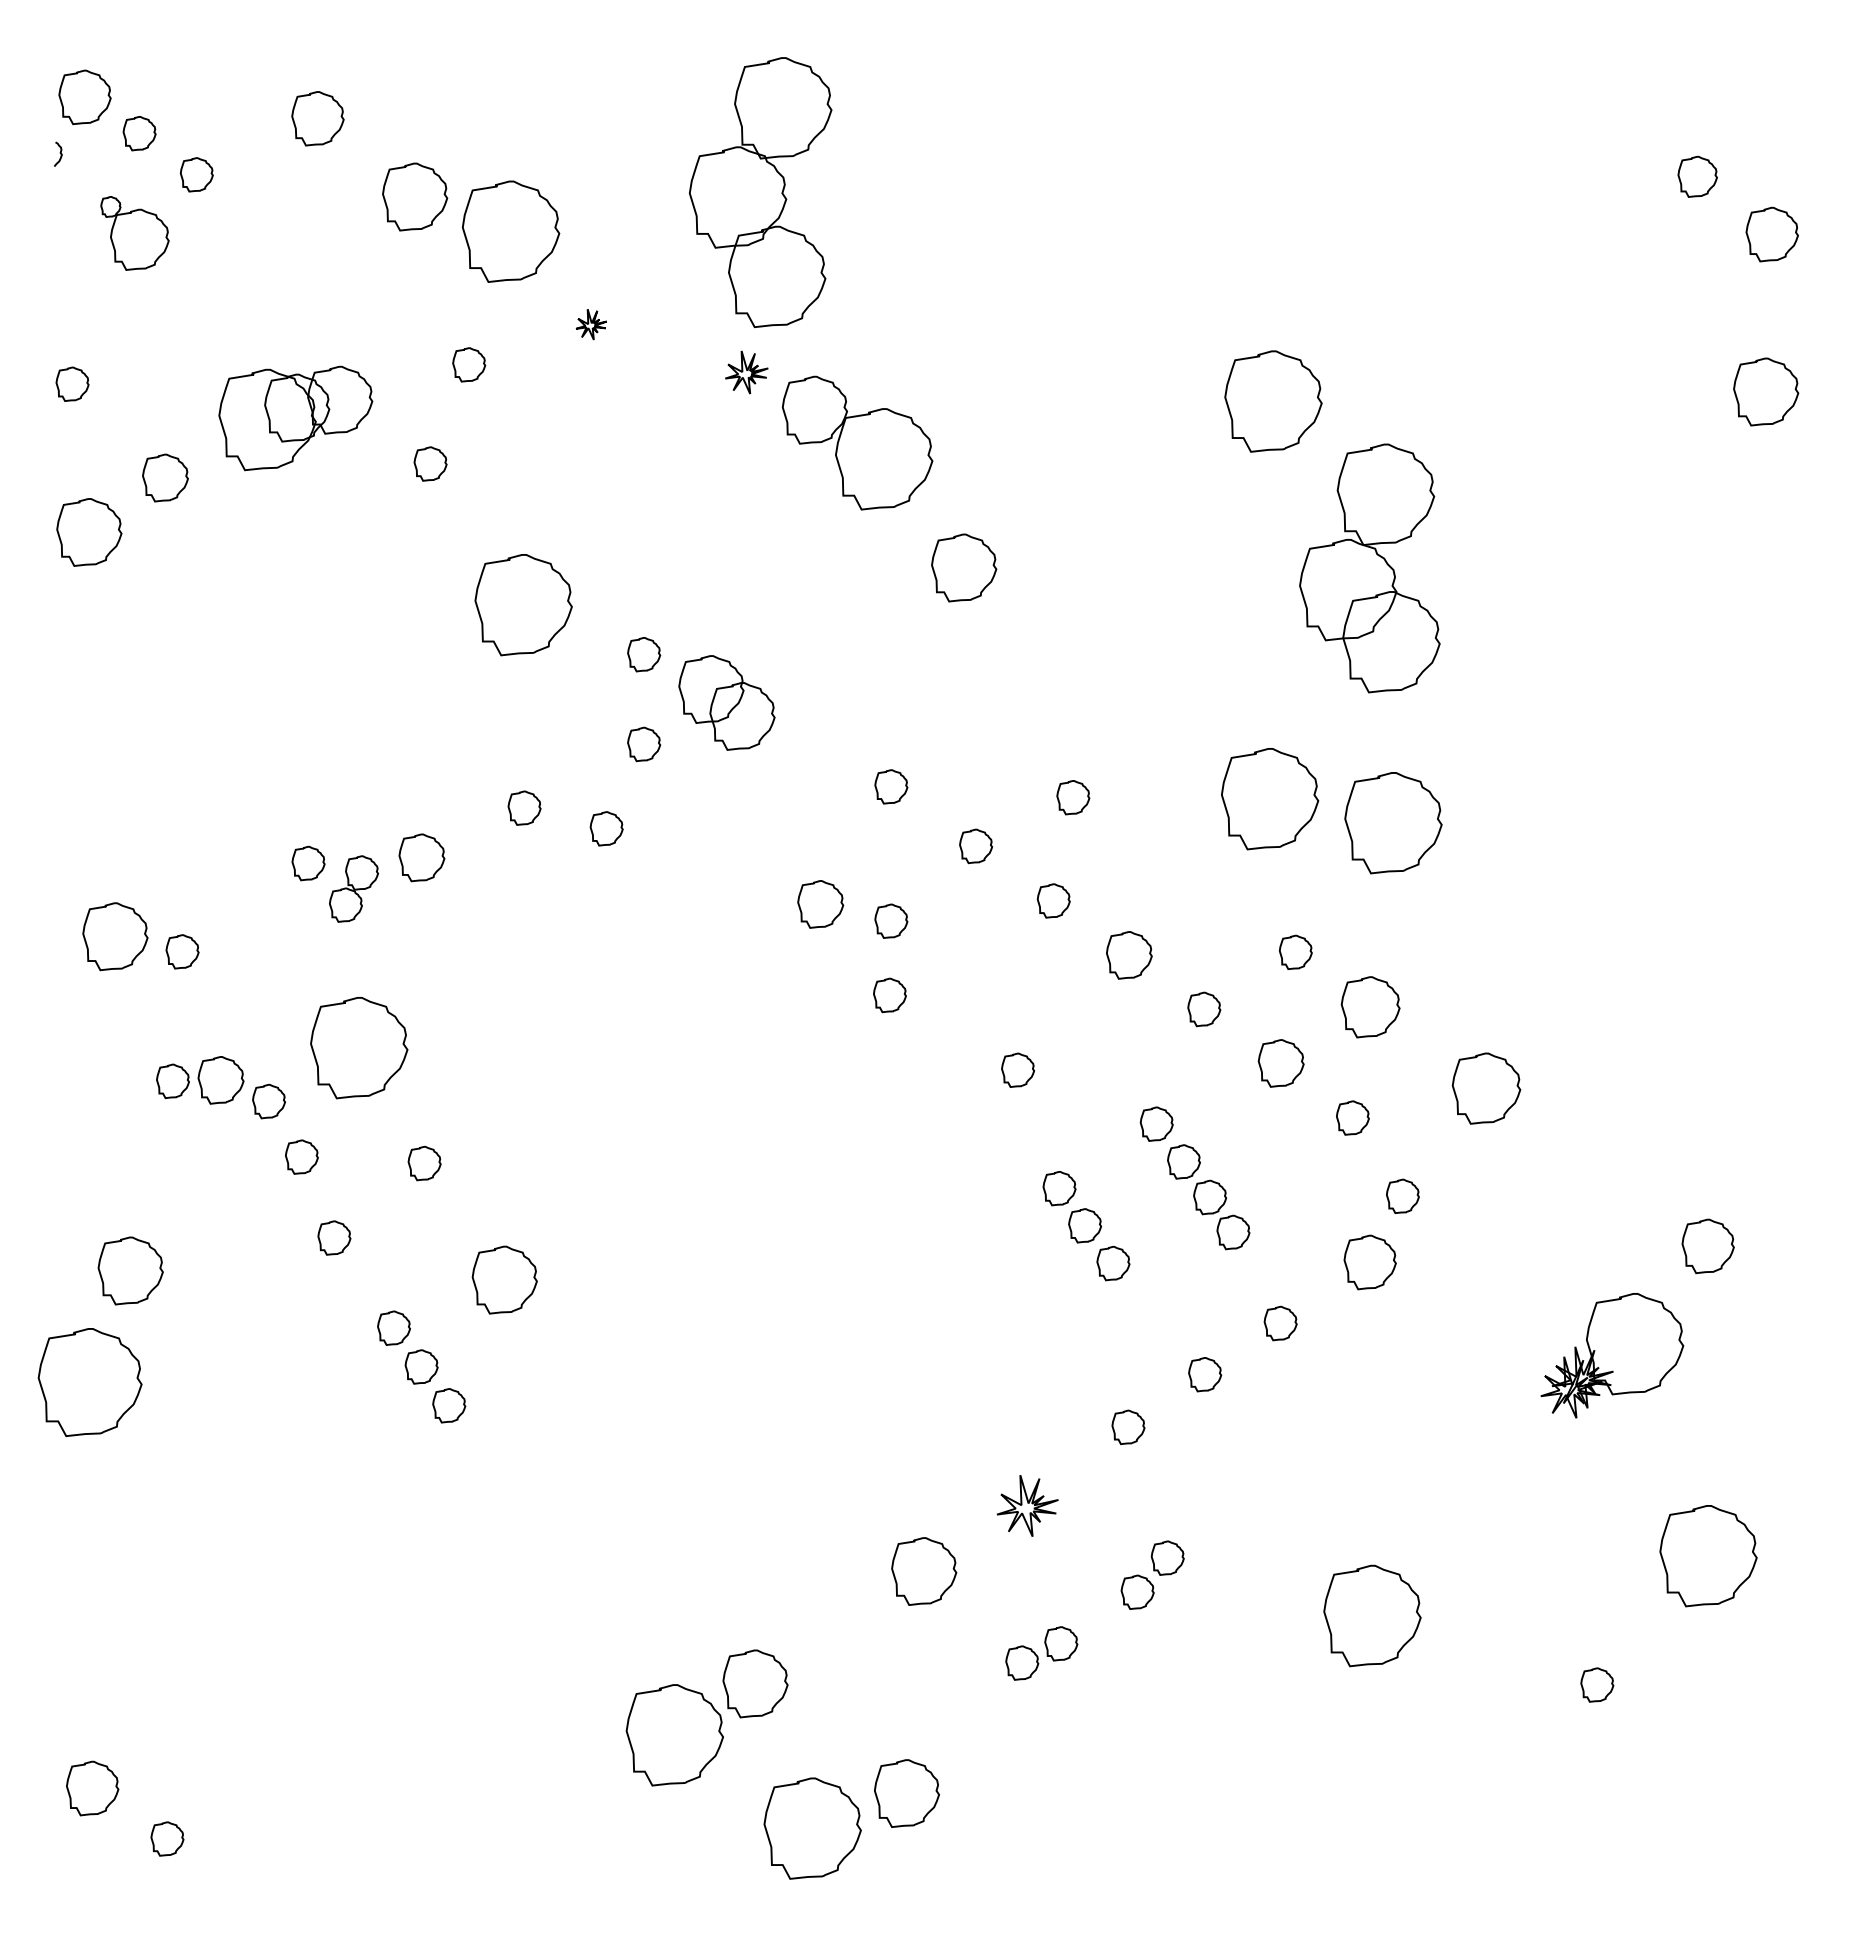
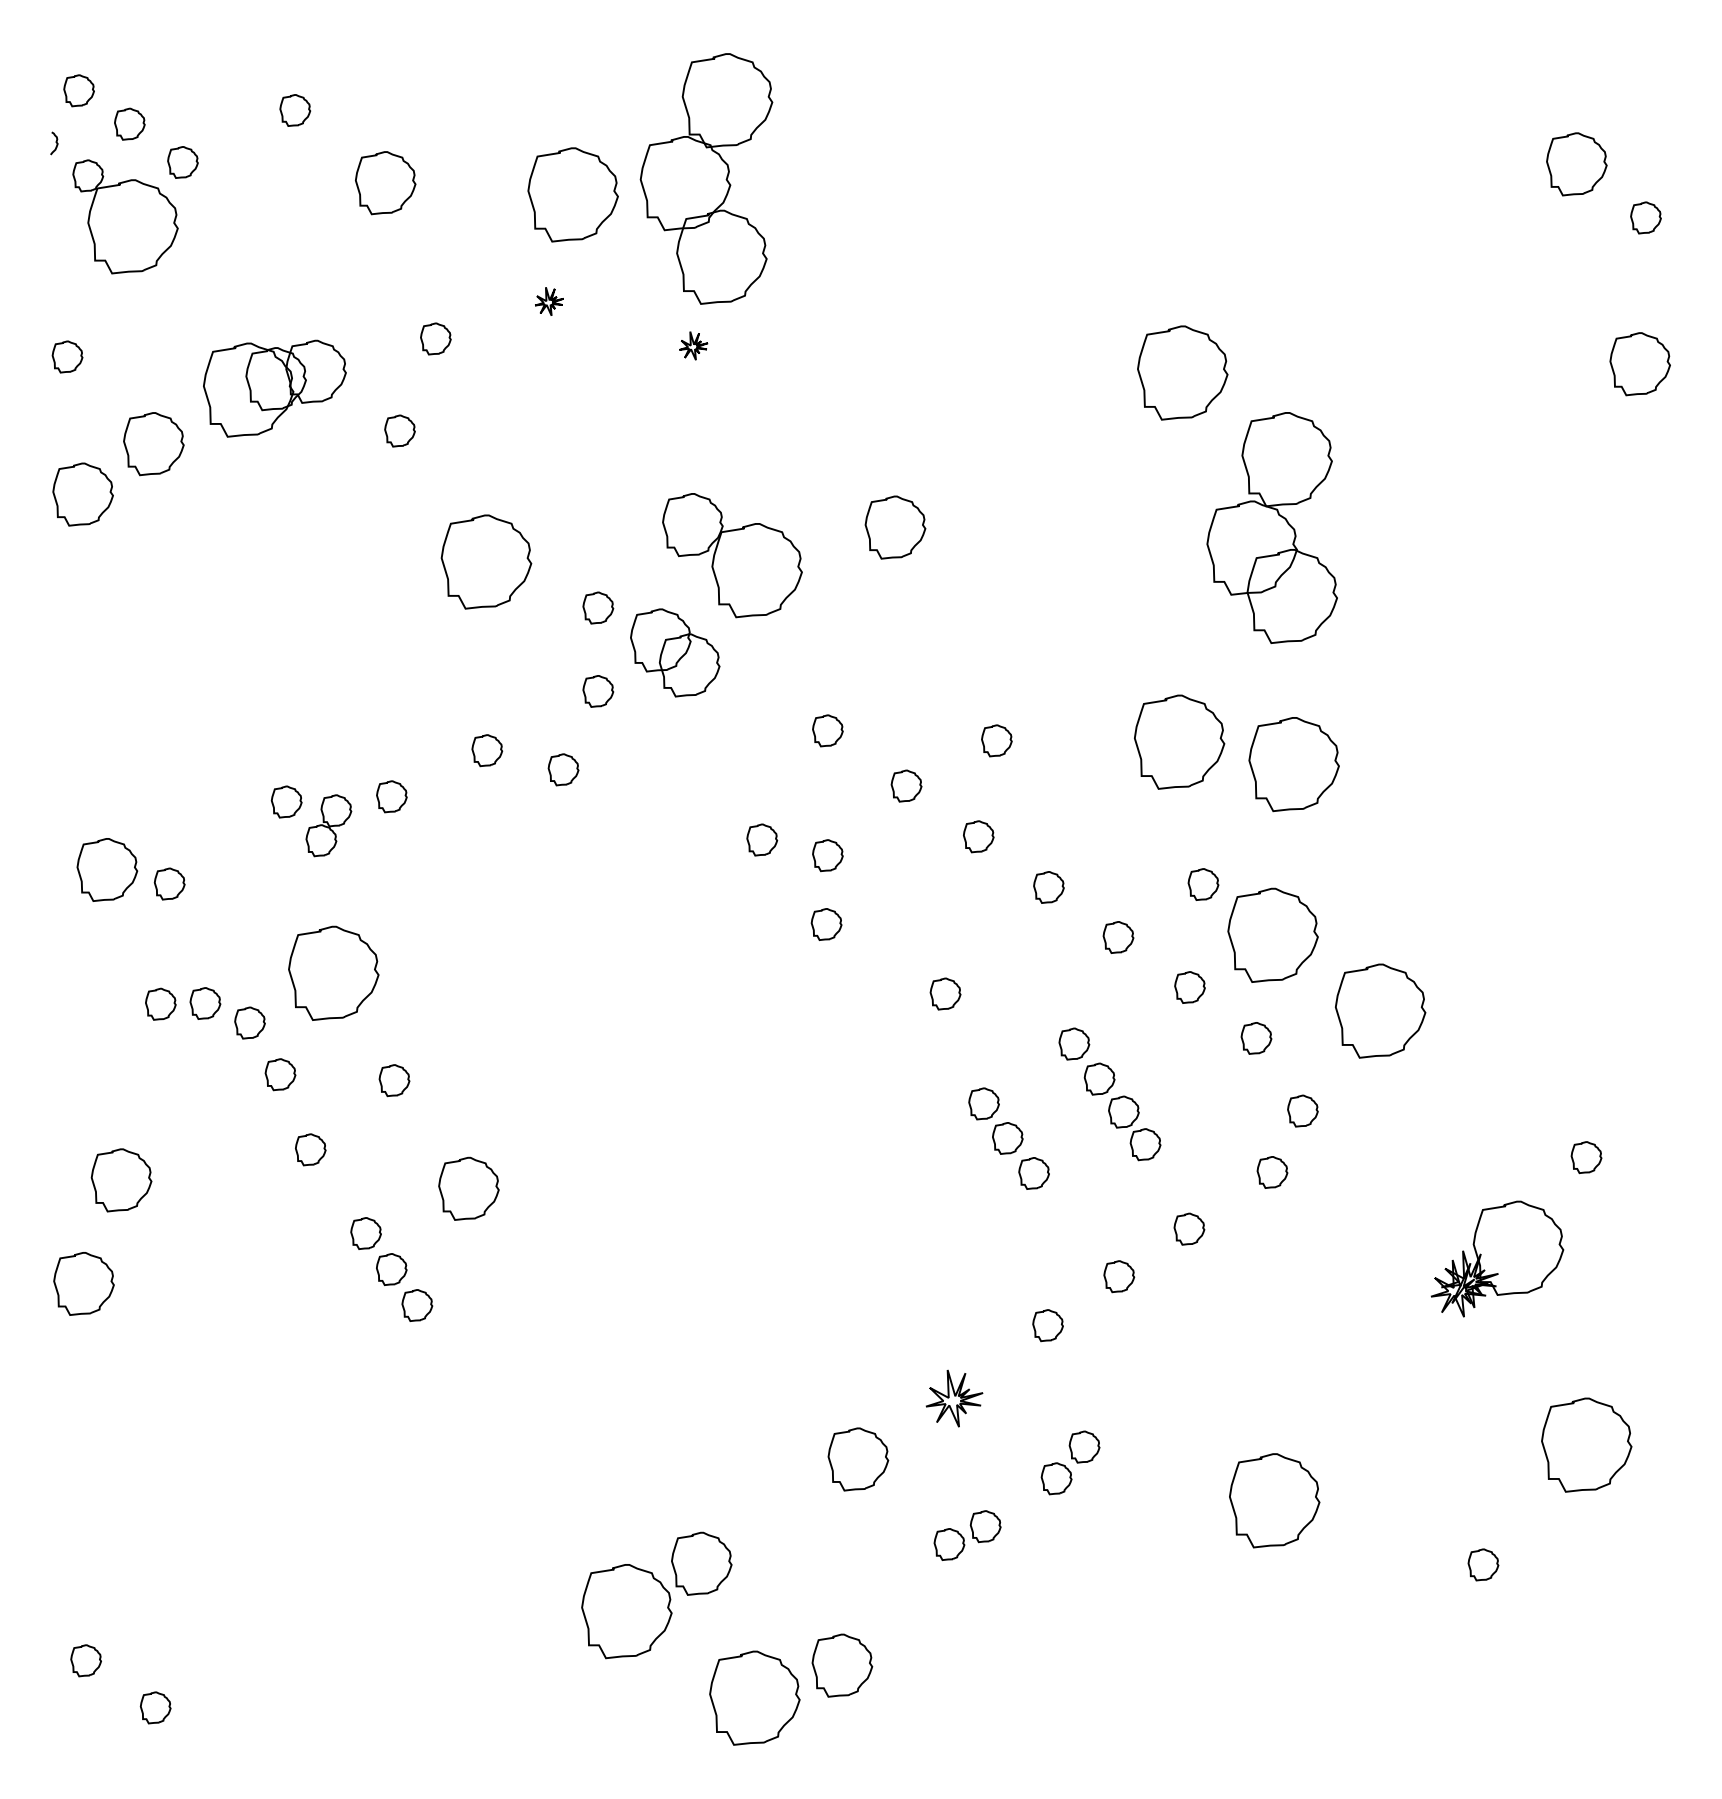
part: (84, 97) -> (78, 90), size x0.62
part: (317, 118) -> (295, 110), size x0.62
part: (1697, 176) -> (1576, 164), size x1.67
part: (510, 231) -> (572, 194), moved
part: (134, 233) -> (125, 216), size x1.67
part: (1772, 234) -> (1646, 217), size x0.62
part: (746, 371) -> (693, 345), size x0.71
part: (857, 442) -> (732, 554), moved
part: (165, 477) -> (153, 443), size x1.43
part: (421, 857) -> (391, 796), size x0.71
part: (820, 904) -> (762, 840), size x0.71
part: (1129, 955) -> (1049, 887), size x0.71
part: (1370, 1007) -> (1272, 935), size x1.67
part: (1281, 1062) -> (1190, 986), size x0.71
part: (220, 1080) -> (204, 1003), size x0.71
part: (1486, 1088) -> (1380, 1010), size x1.43
part: (1708, 1246) -> (1586, 1157), size x0.62
part: (1369, 1262) -> (1271, 1172), size x0.62
part: (90, 1382) -> (84, 1283), size x0.62
part: (92, 1787) -> (86, 1660), size x0.62

